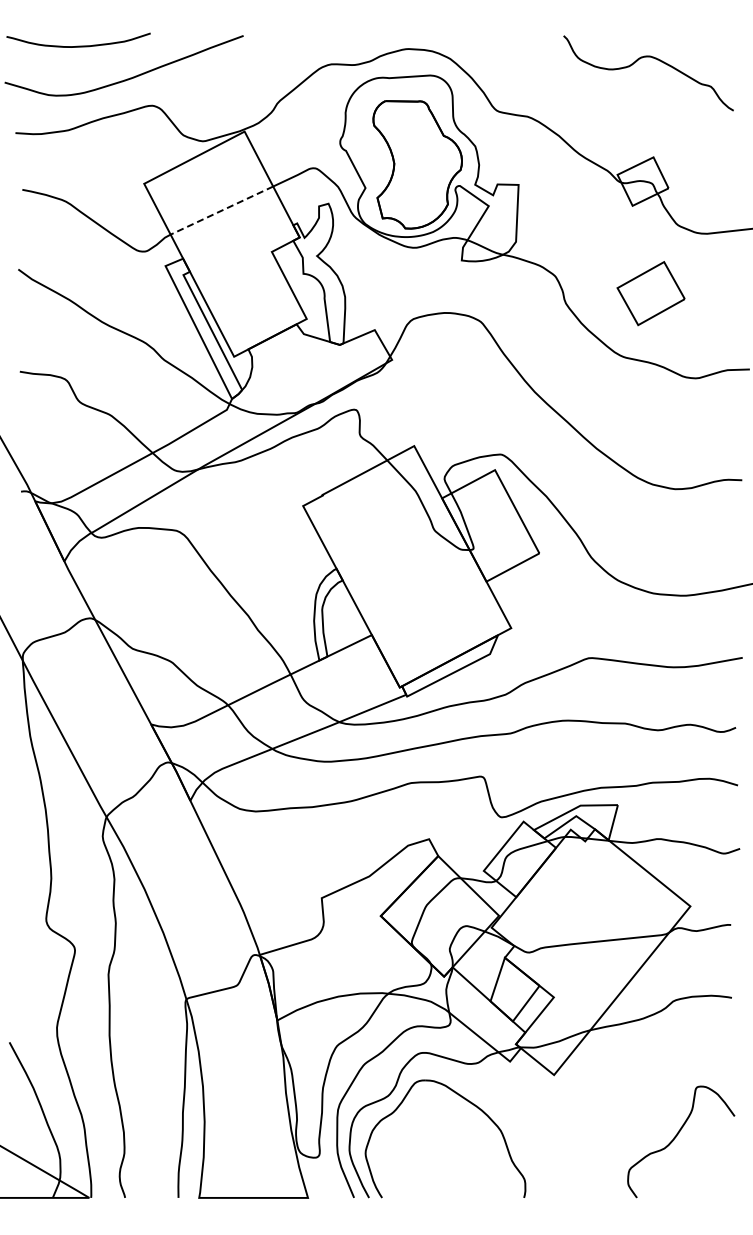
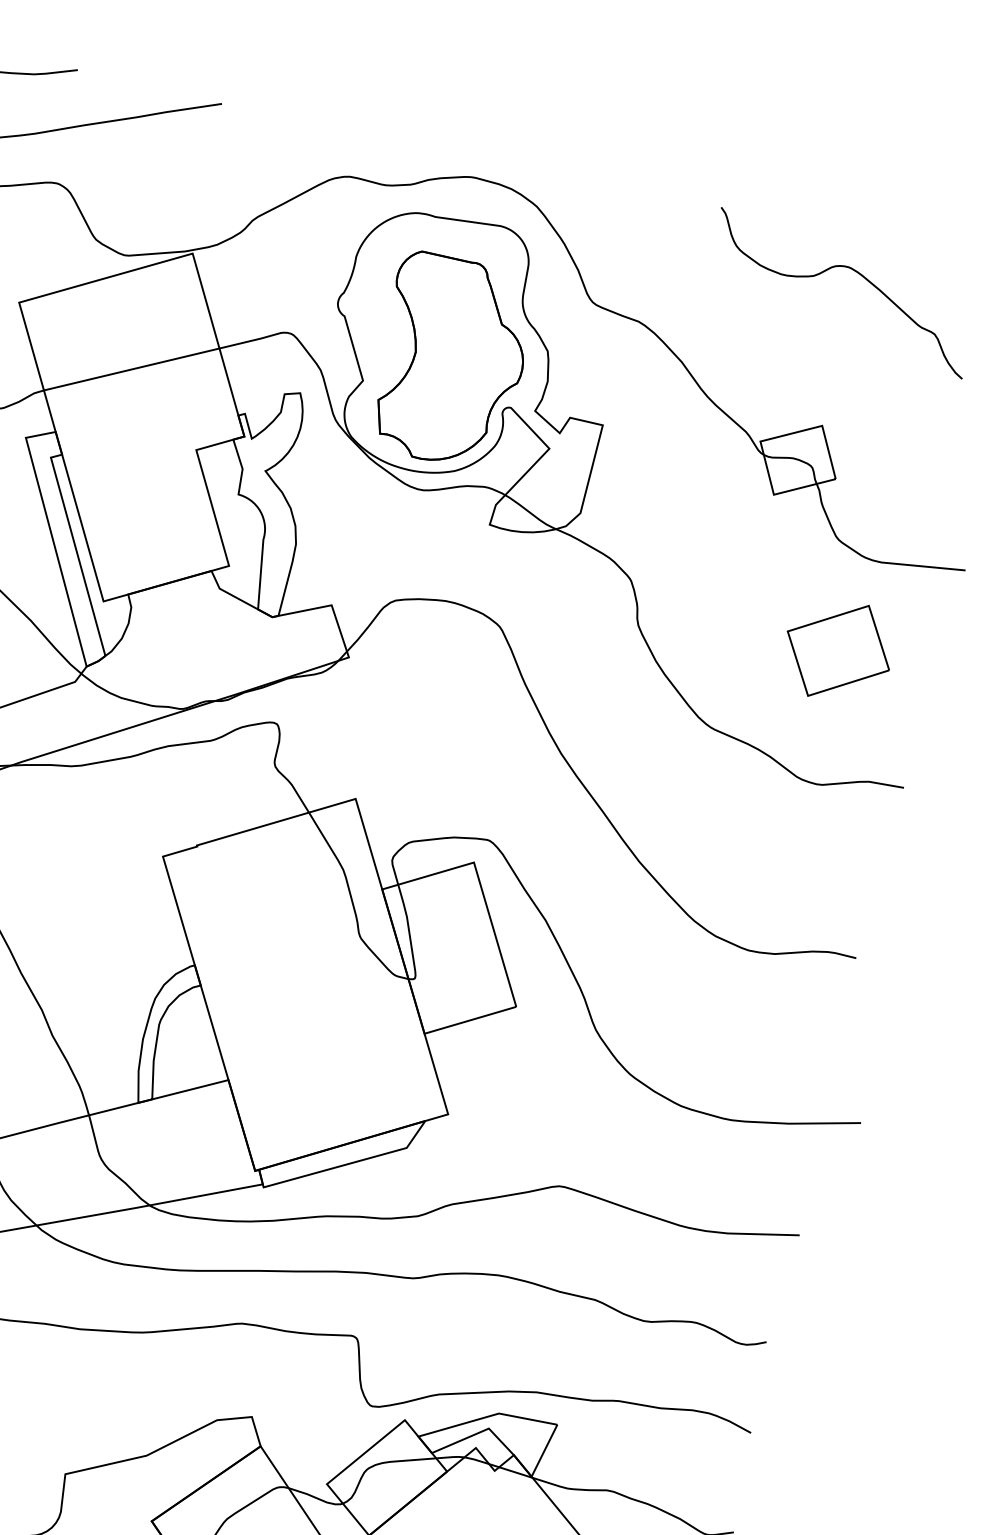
line: (221, 210) -> (131, 369), dashed -> solid
part: (650, 293) -> (837, 650), moved

